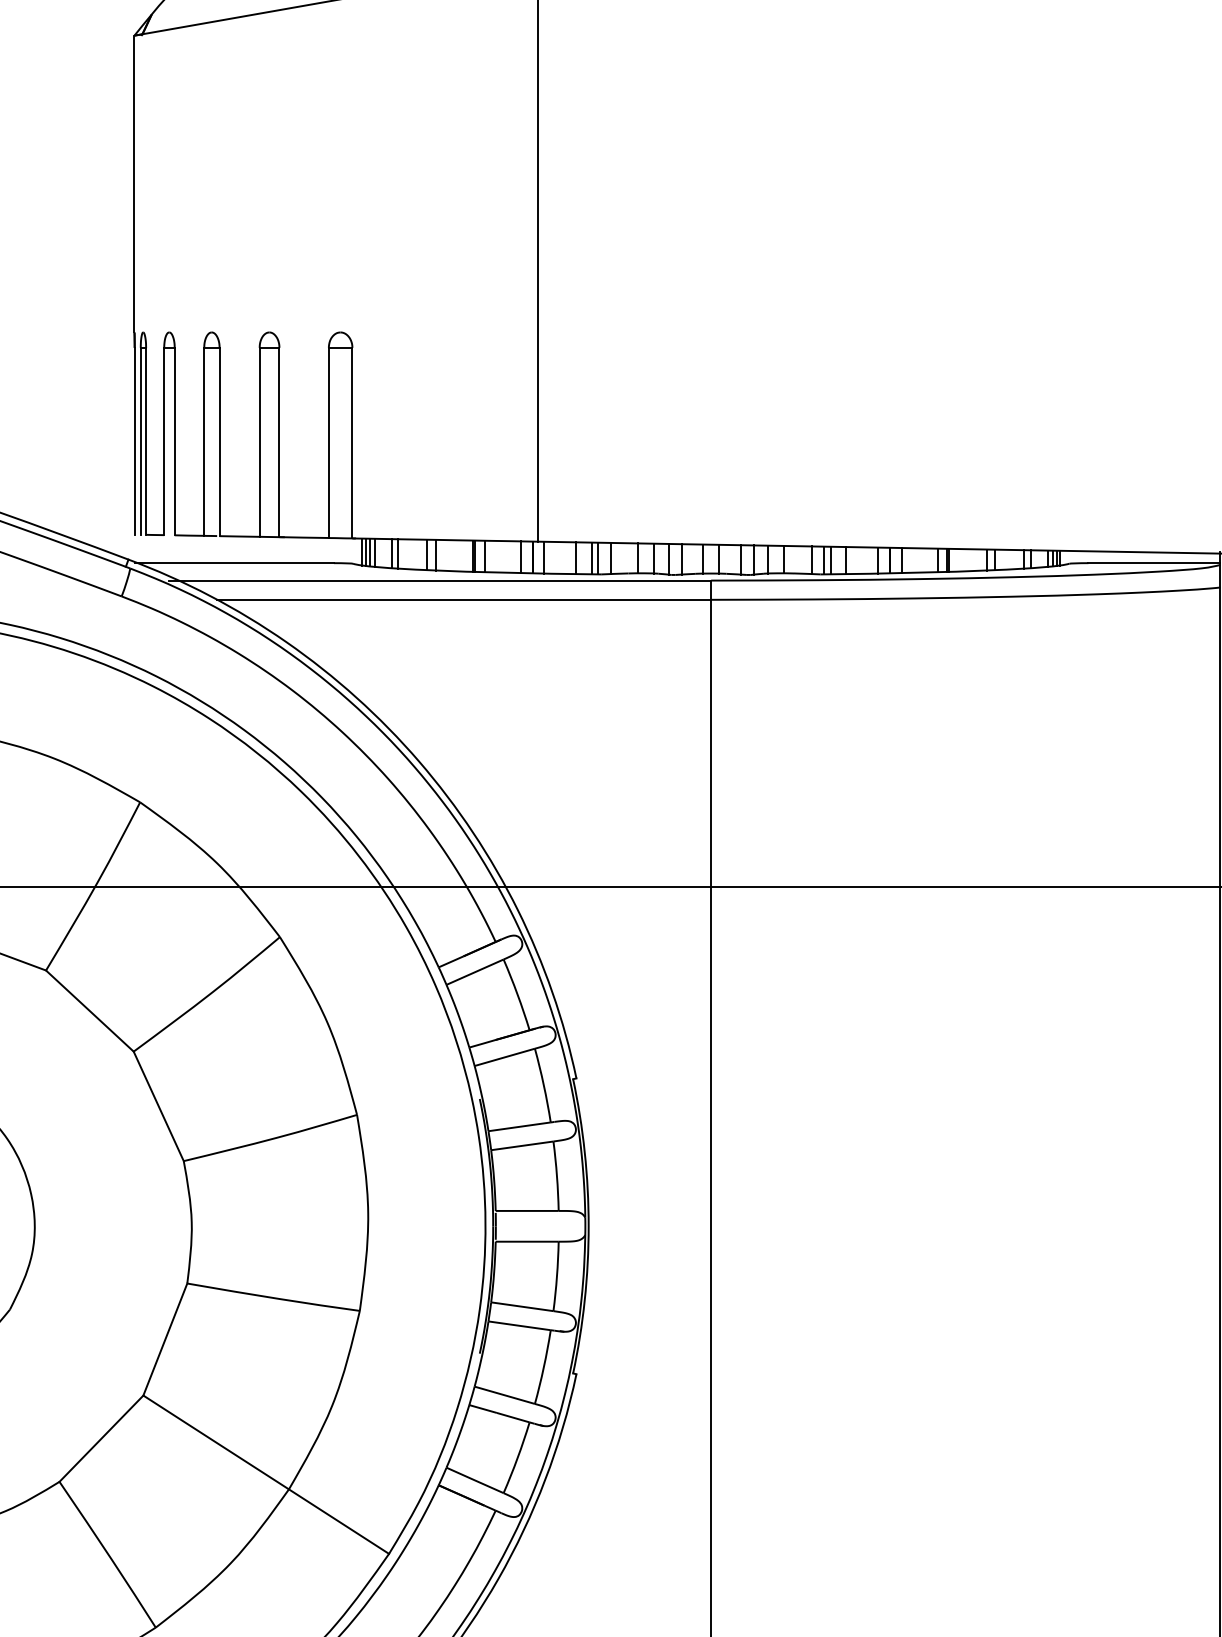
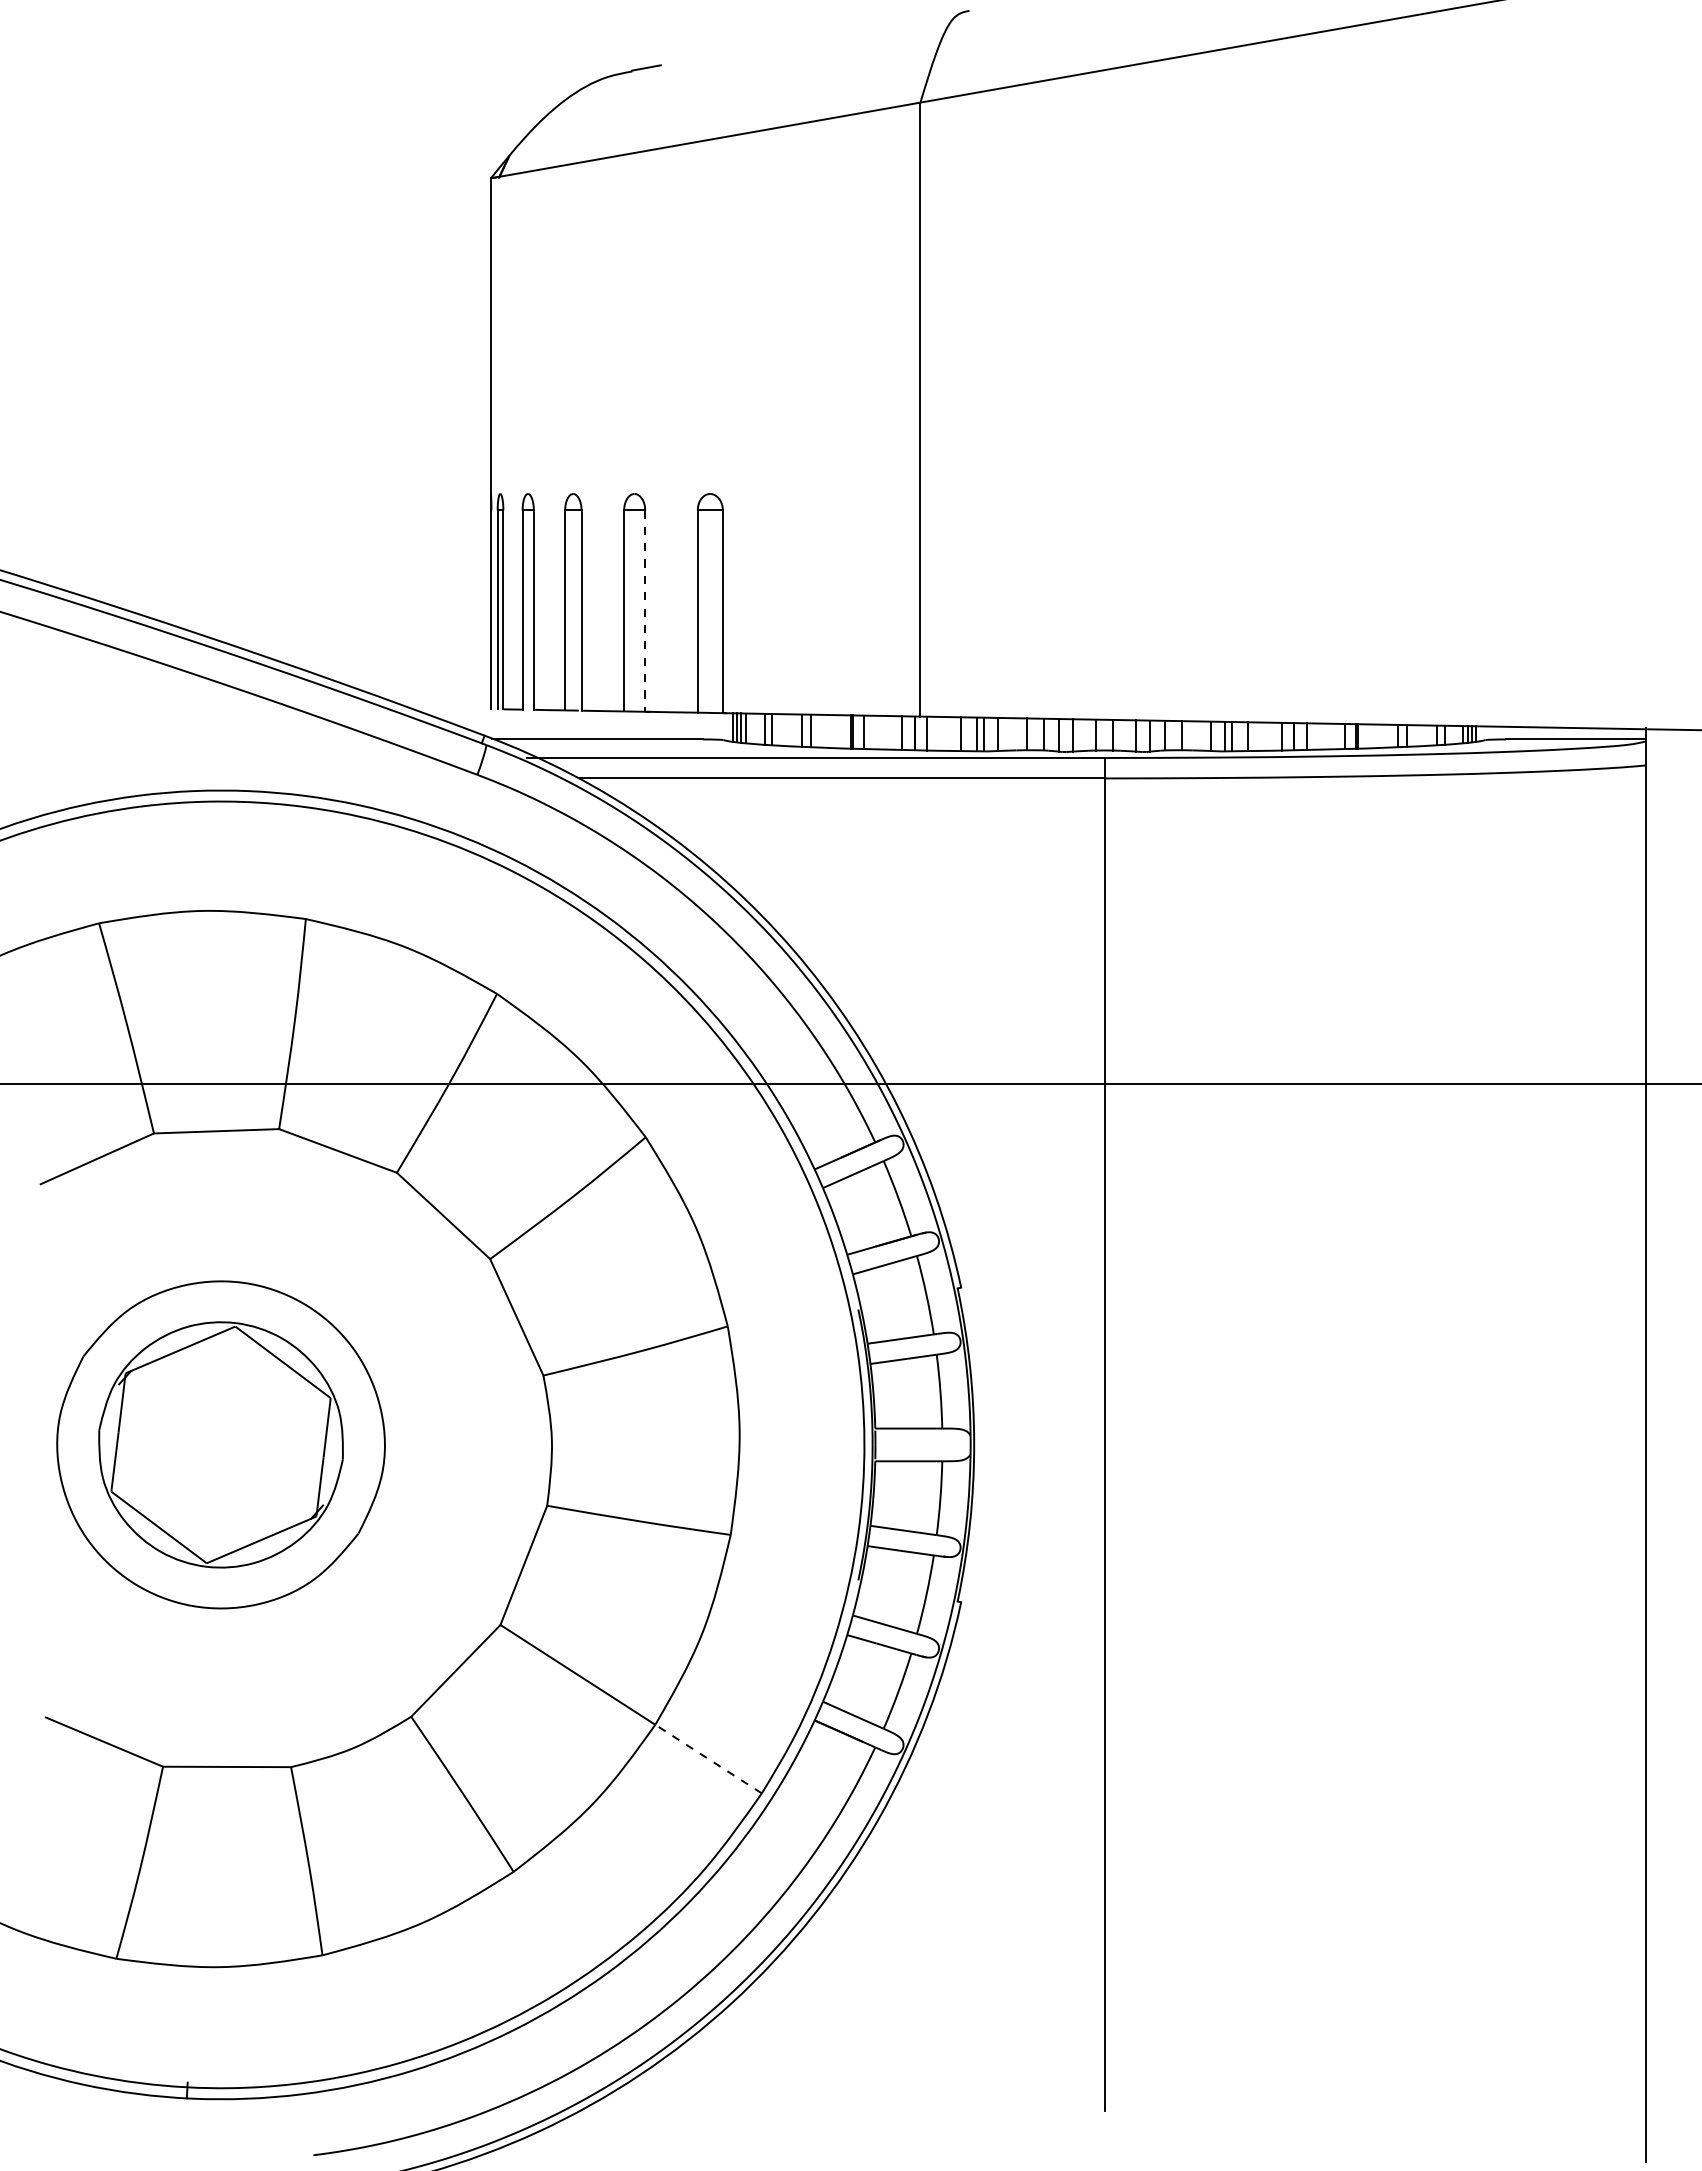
line: (279, 442) -> (645, 611), solid -> dashed
line: (338, 1521) -> (708, 1758), solid -> dashed

